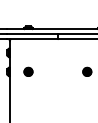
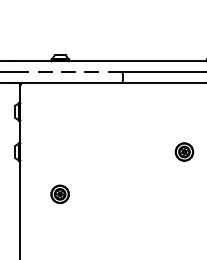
line: (32, 34) -> (68, 72), solid -> dashed
part: (28, 71) -> (60, 193), moved

